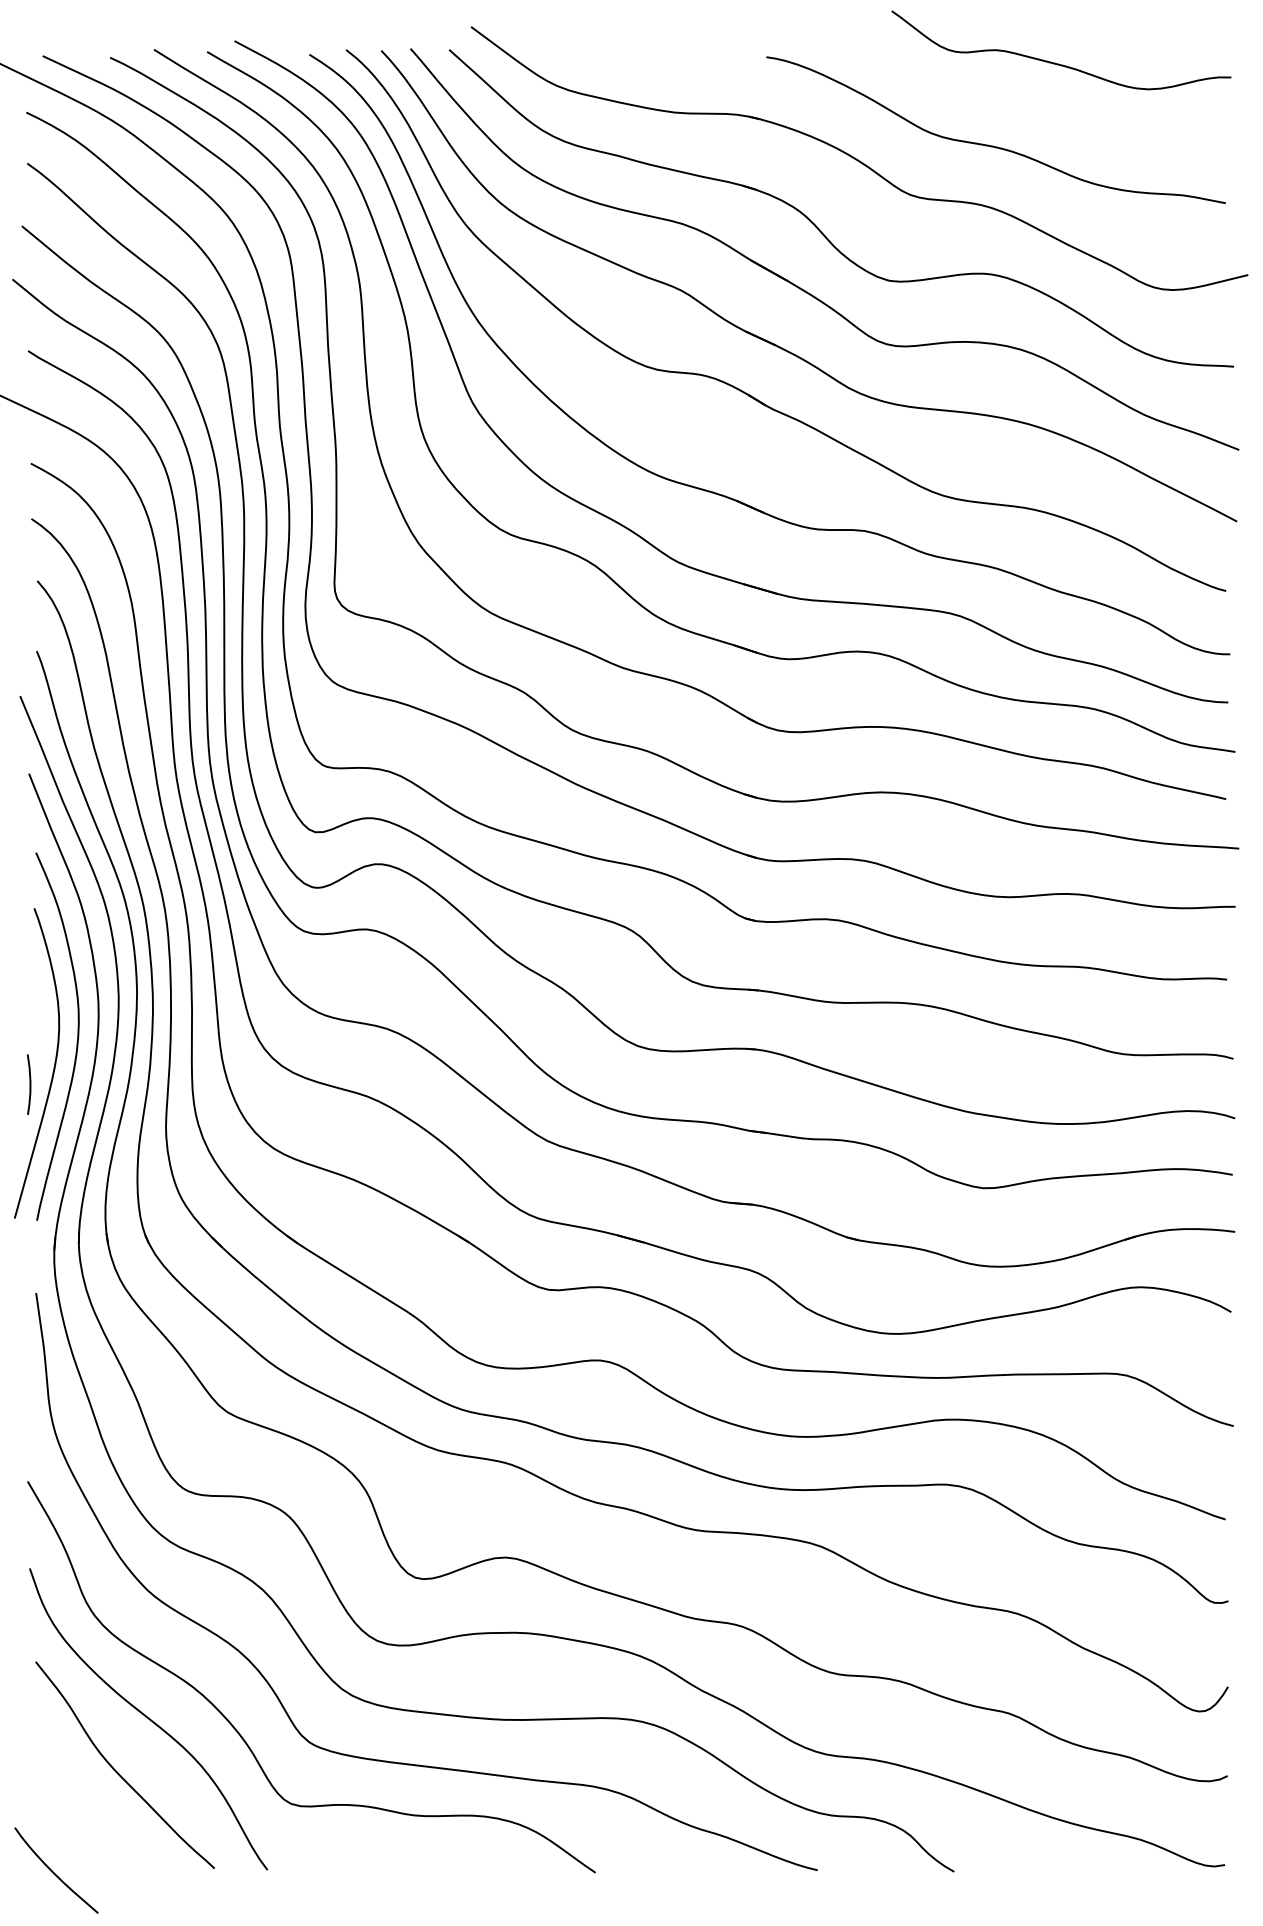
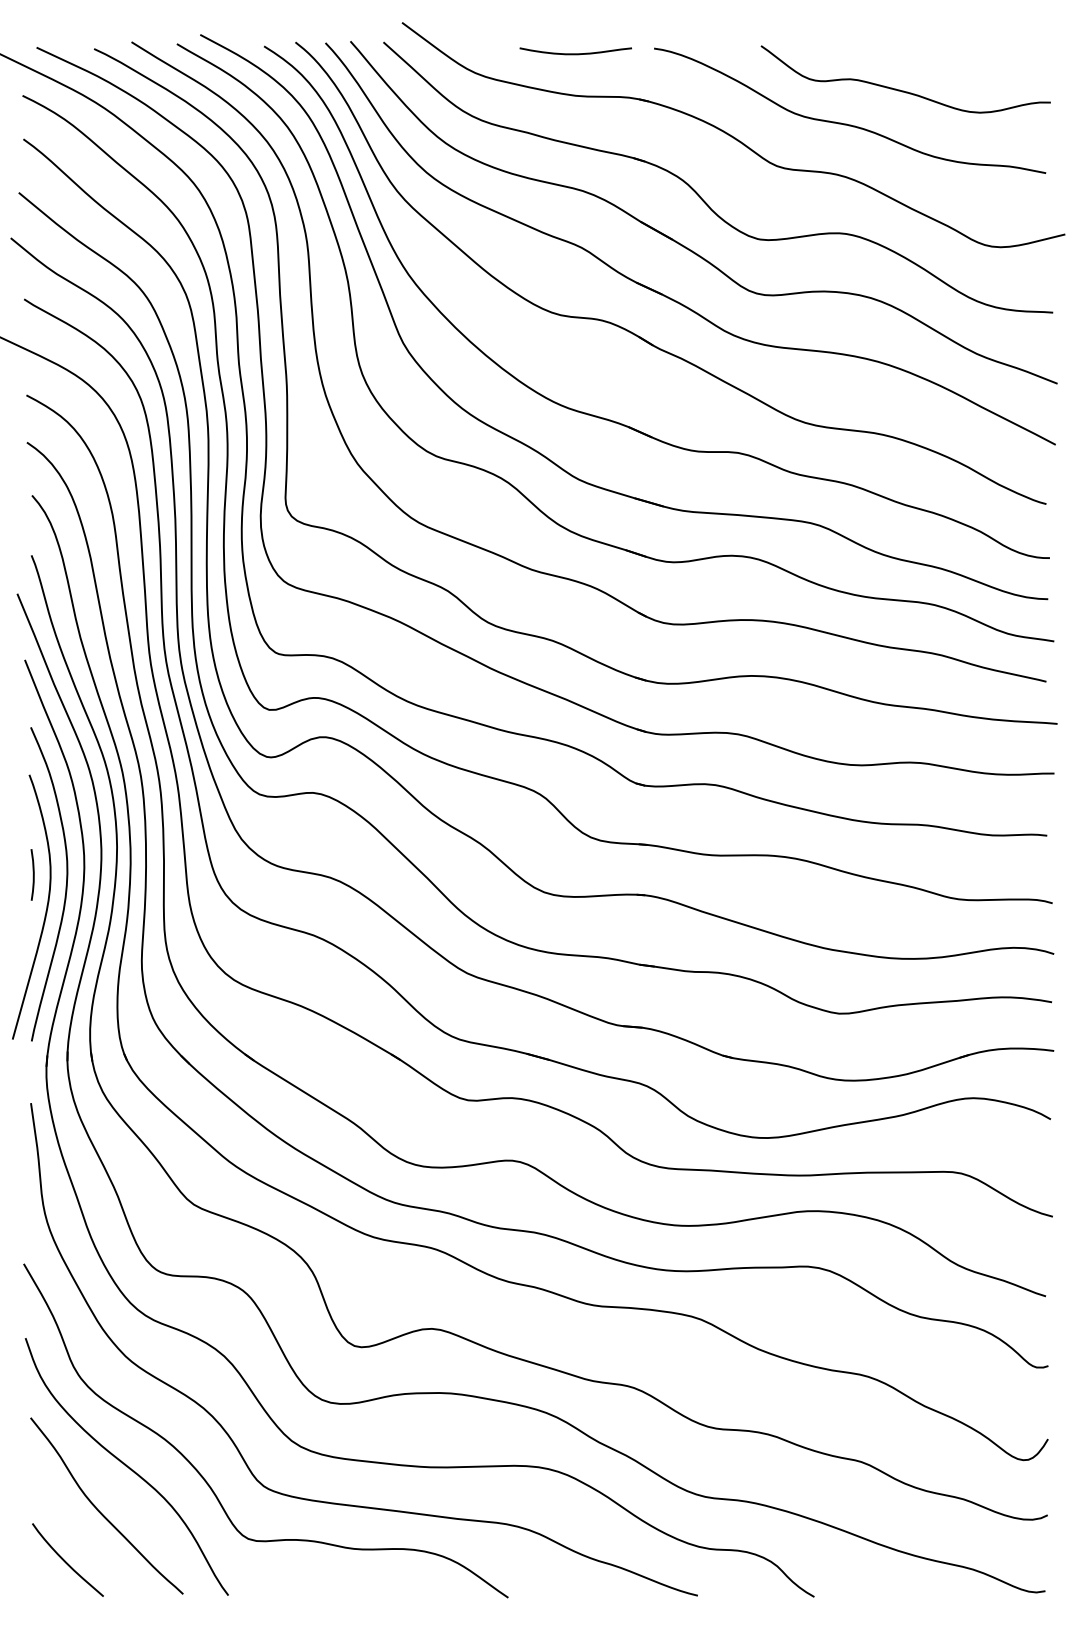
curve: (674, 63) -> (575, 53), added
curve: (1059, 63) -> (904, 90), moved
curve: (29, 1084) -> (32, 874), moved
curve: (54, 1872) -> (66, 1561), moved

